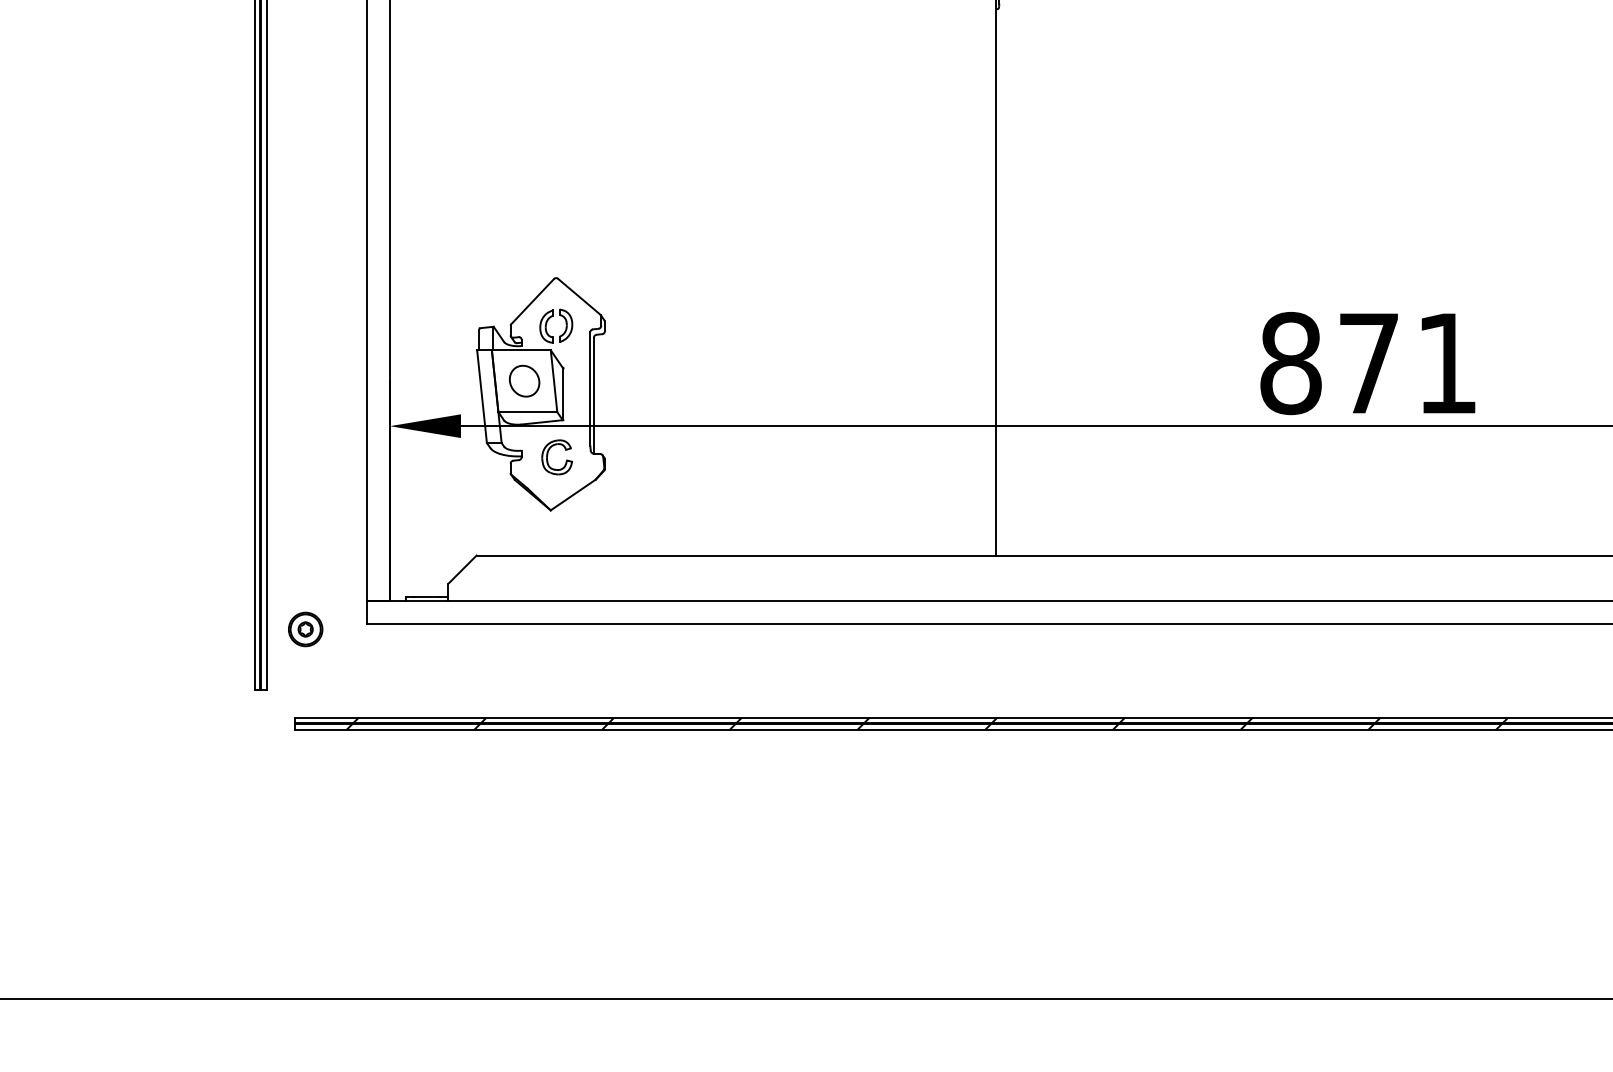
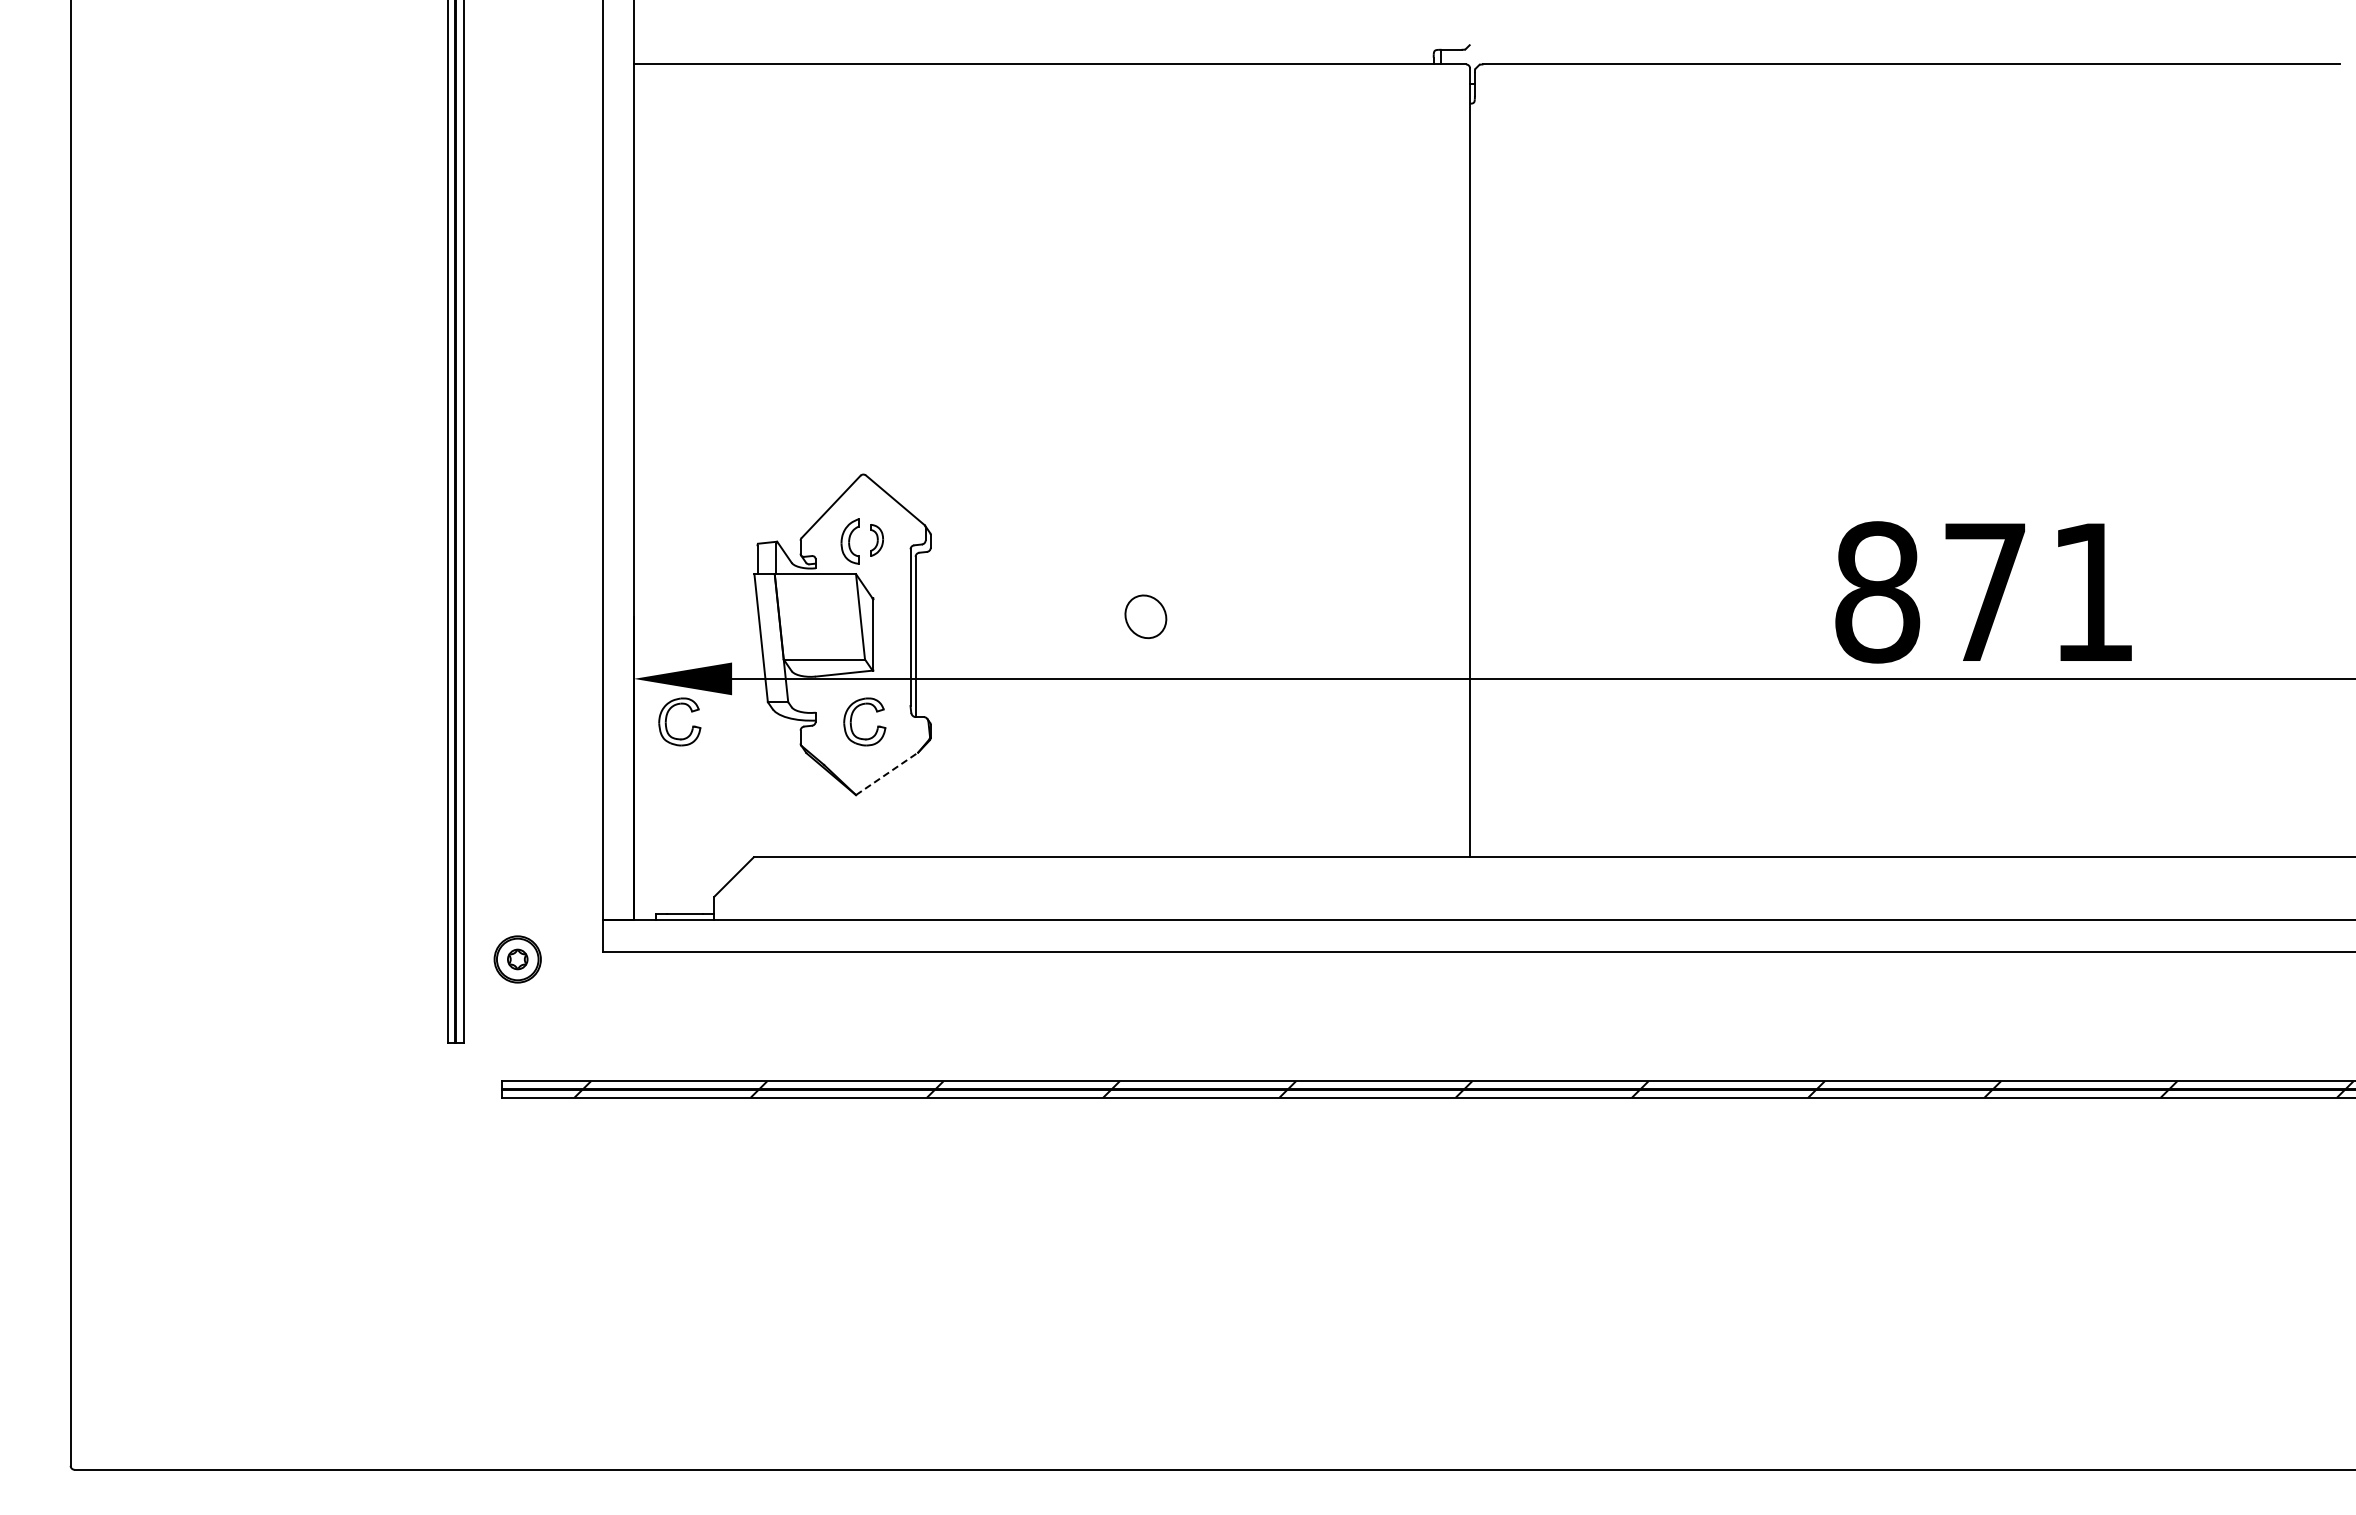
part: (565, 325) -> (876, 540), size x0.7
part: (524, 380) -> (1145, 616), moved
part: (414, 454) -> (667, 717), added
line: (573, 494) -> (887, 773), solid -> dashed

